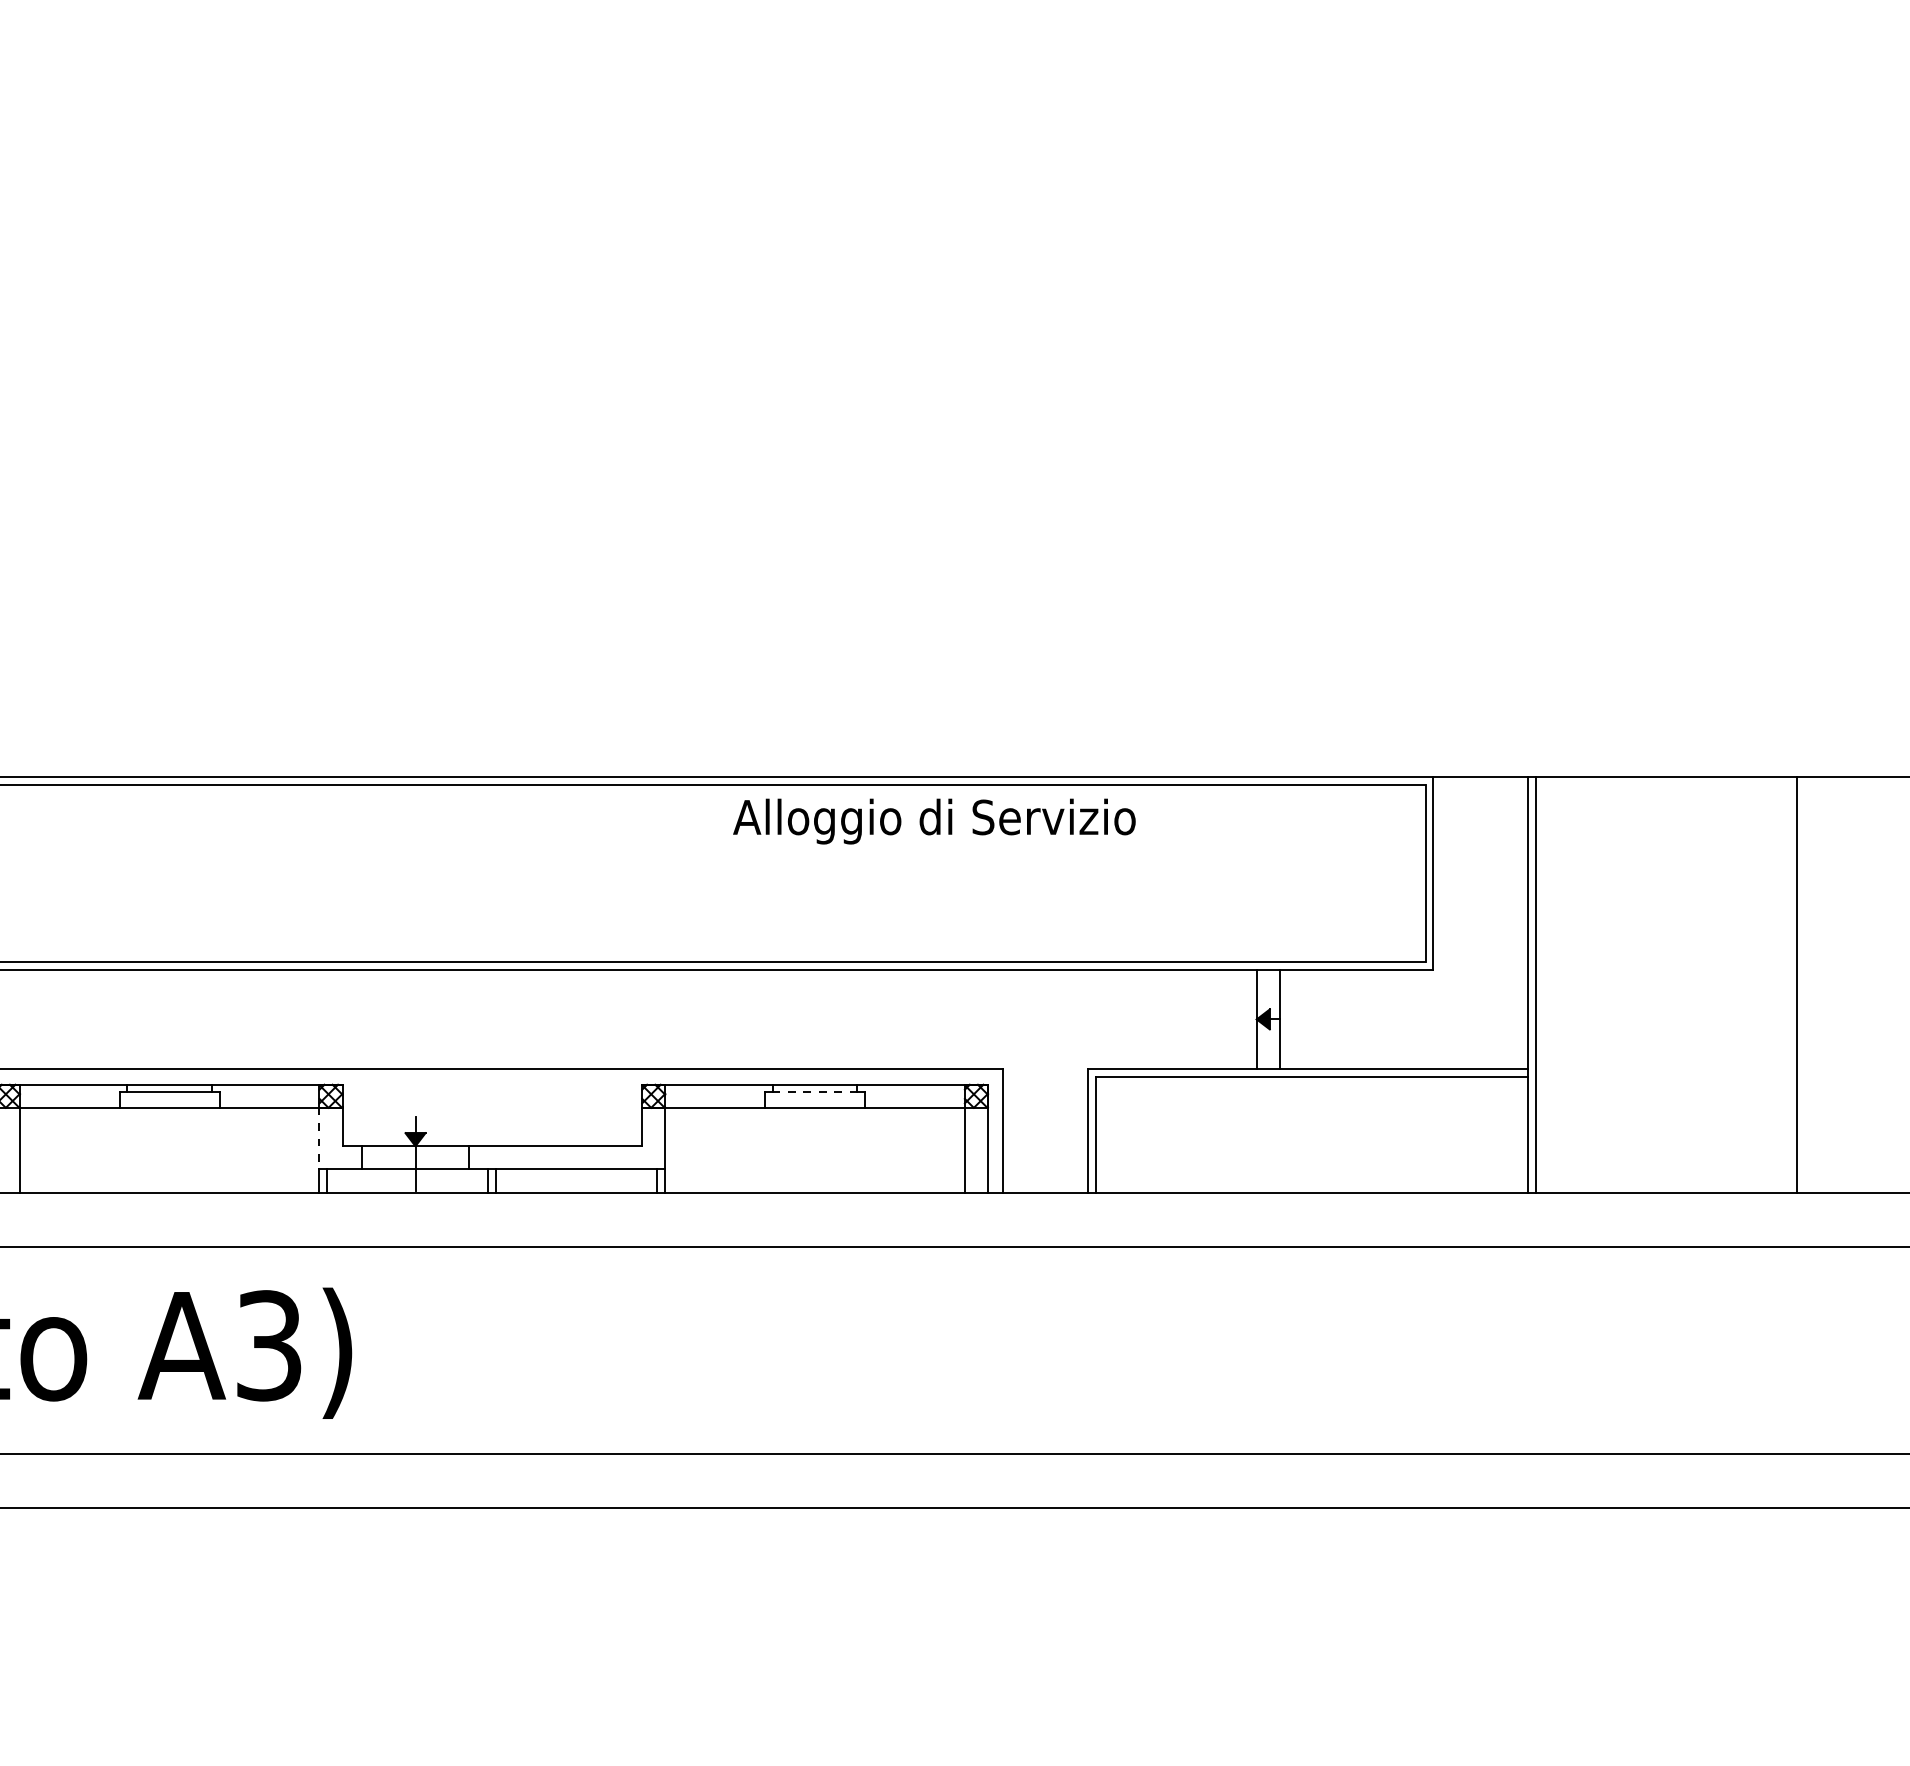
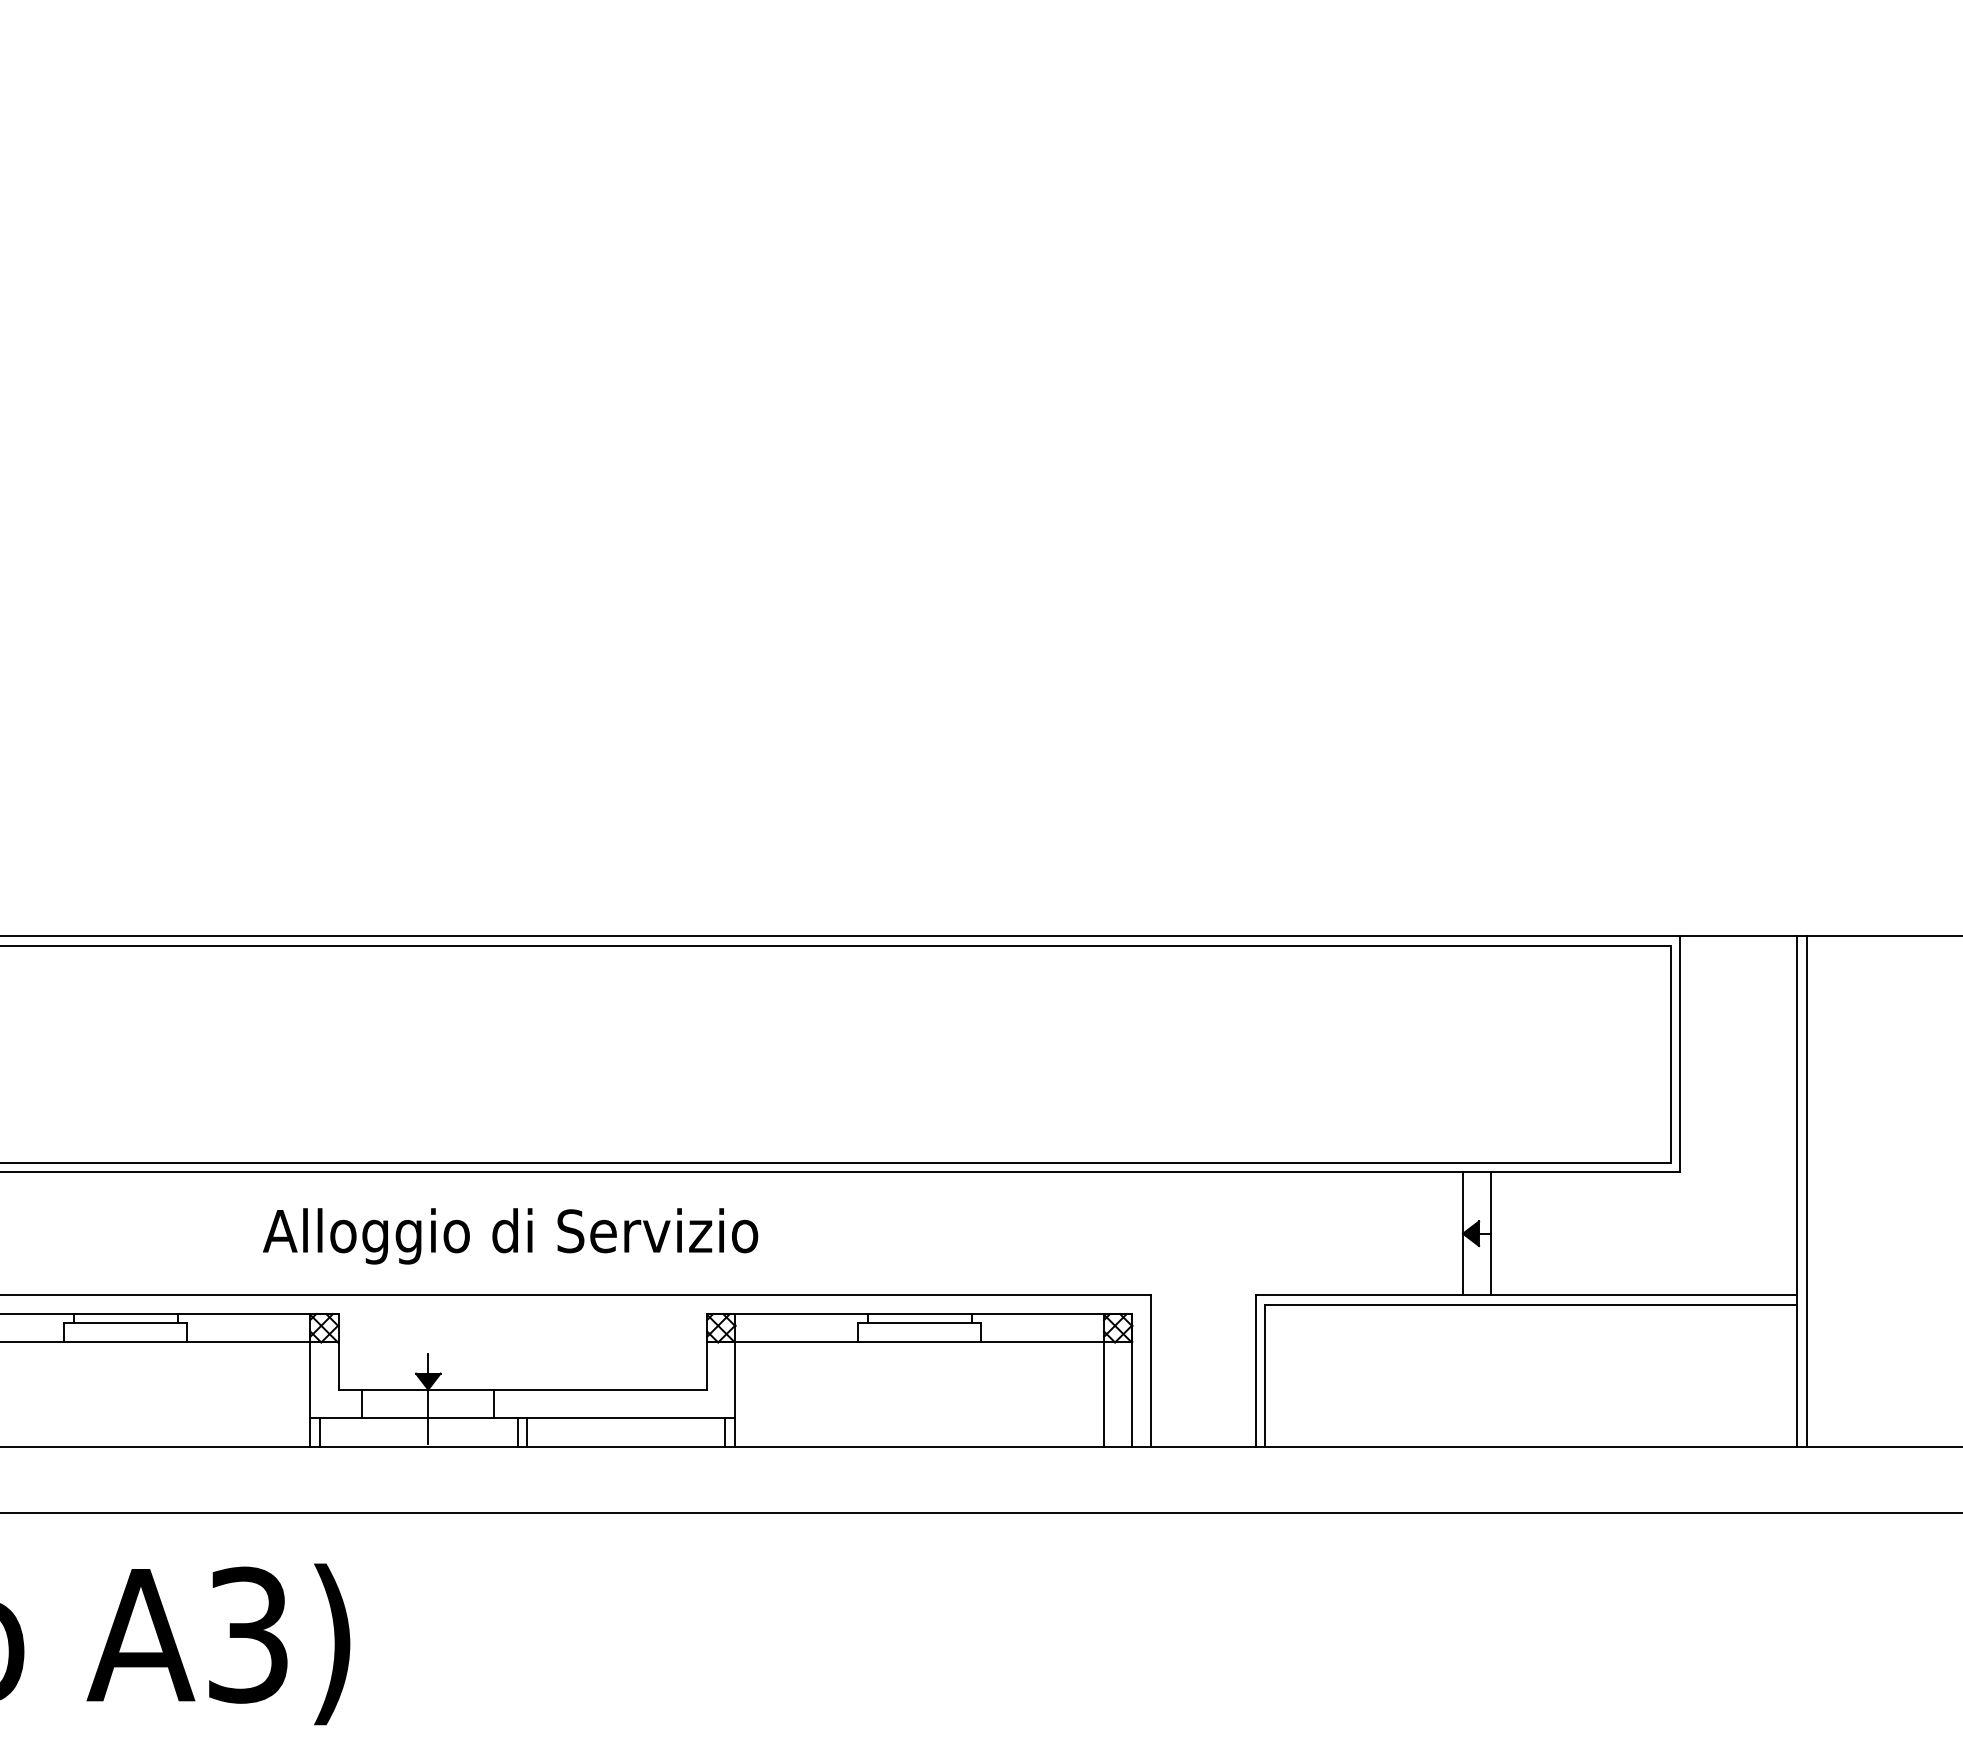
text: (934, 821) -> (510, 1236), moved
line: (815, 1092) -> (920, 1323), dashed -> solid
line: (319, 1138) -> (310, 1380), dashed -> solid

